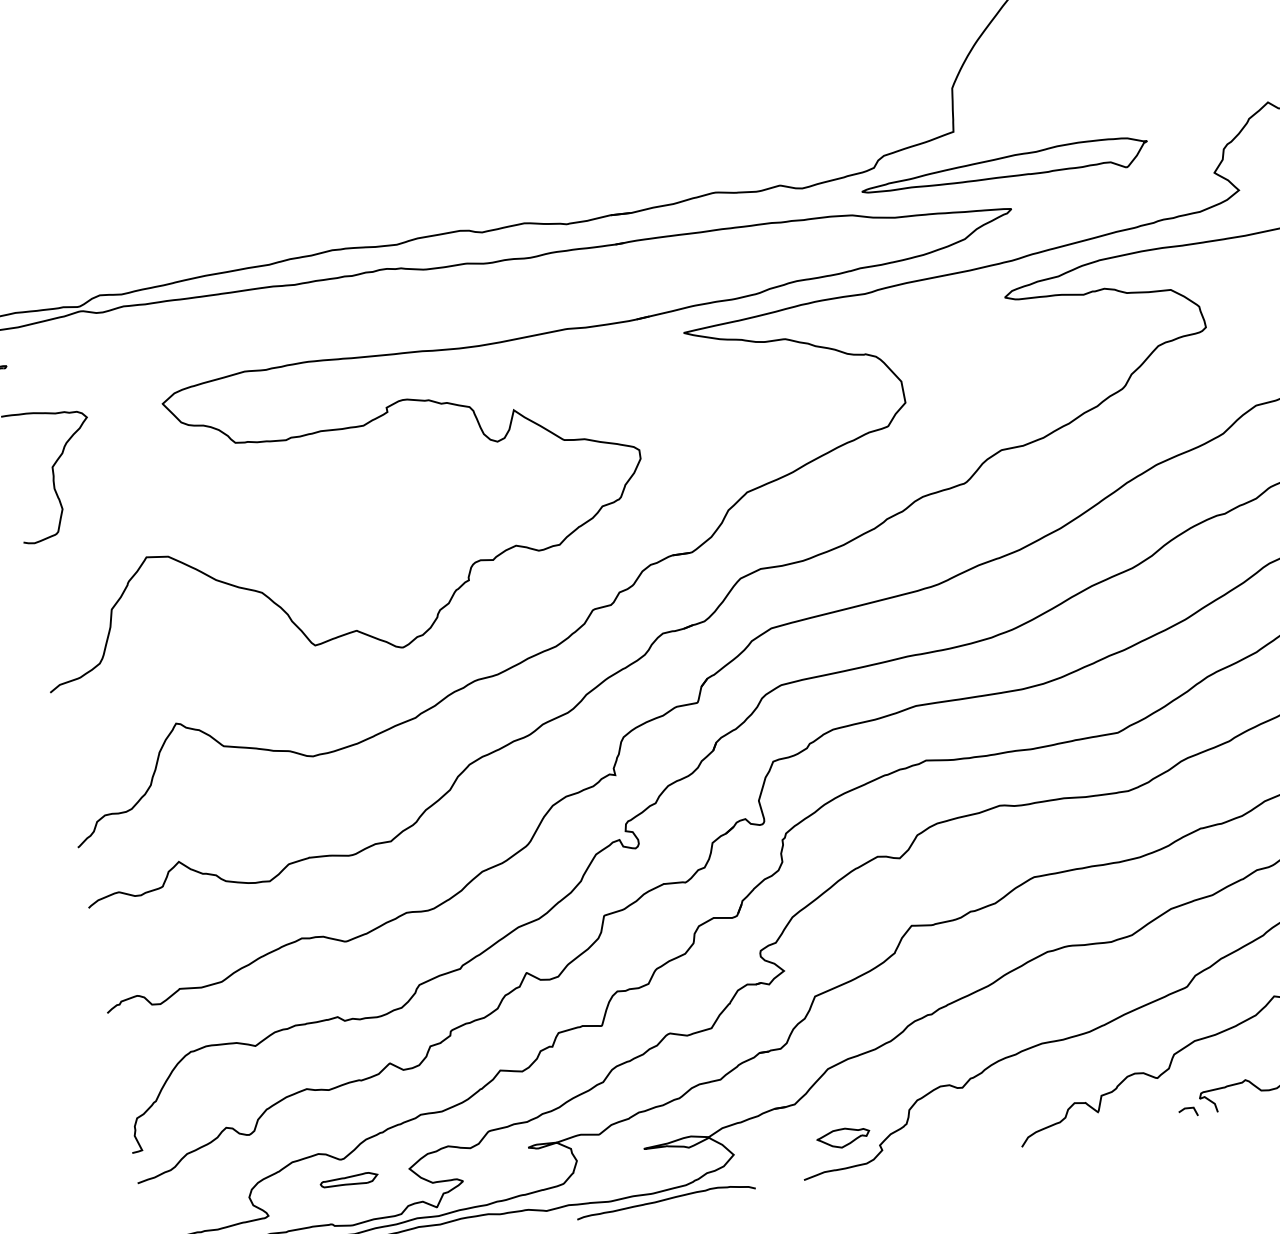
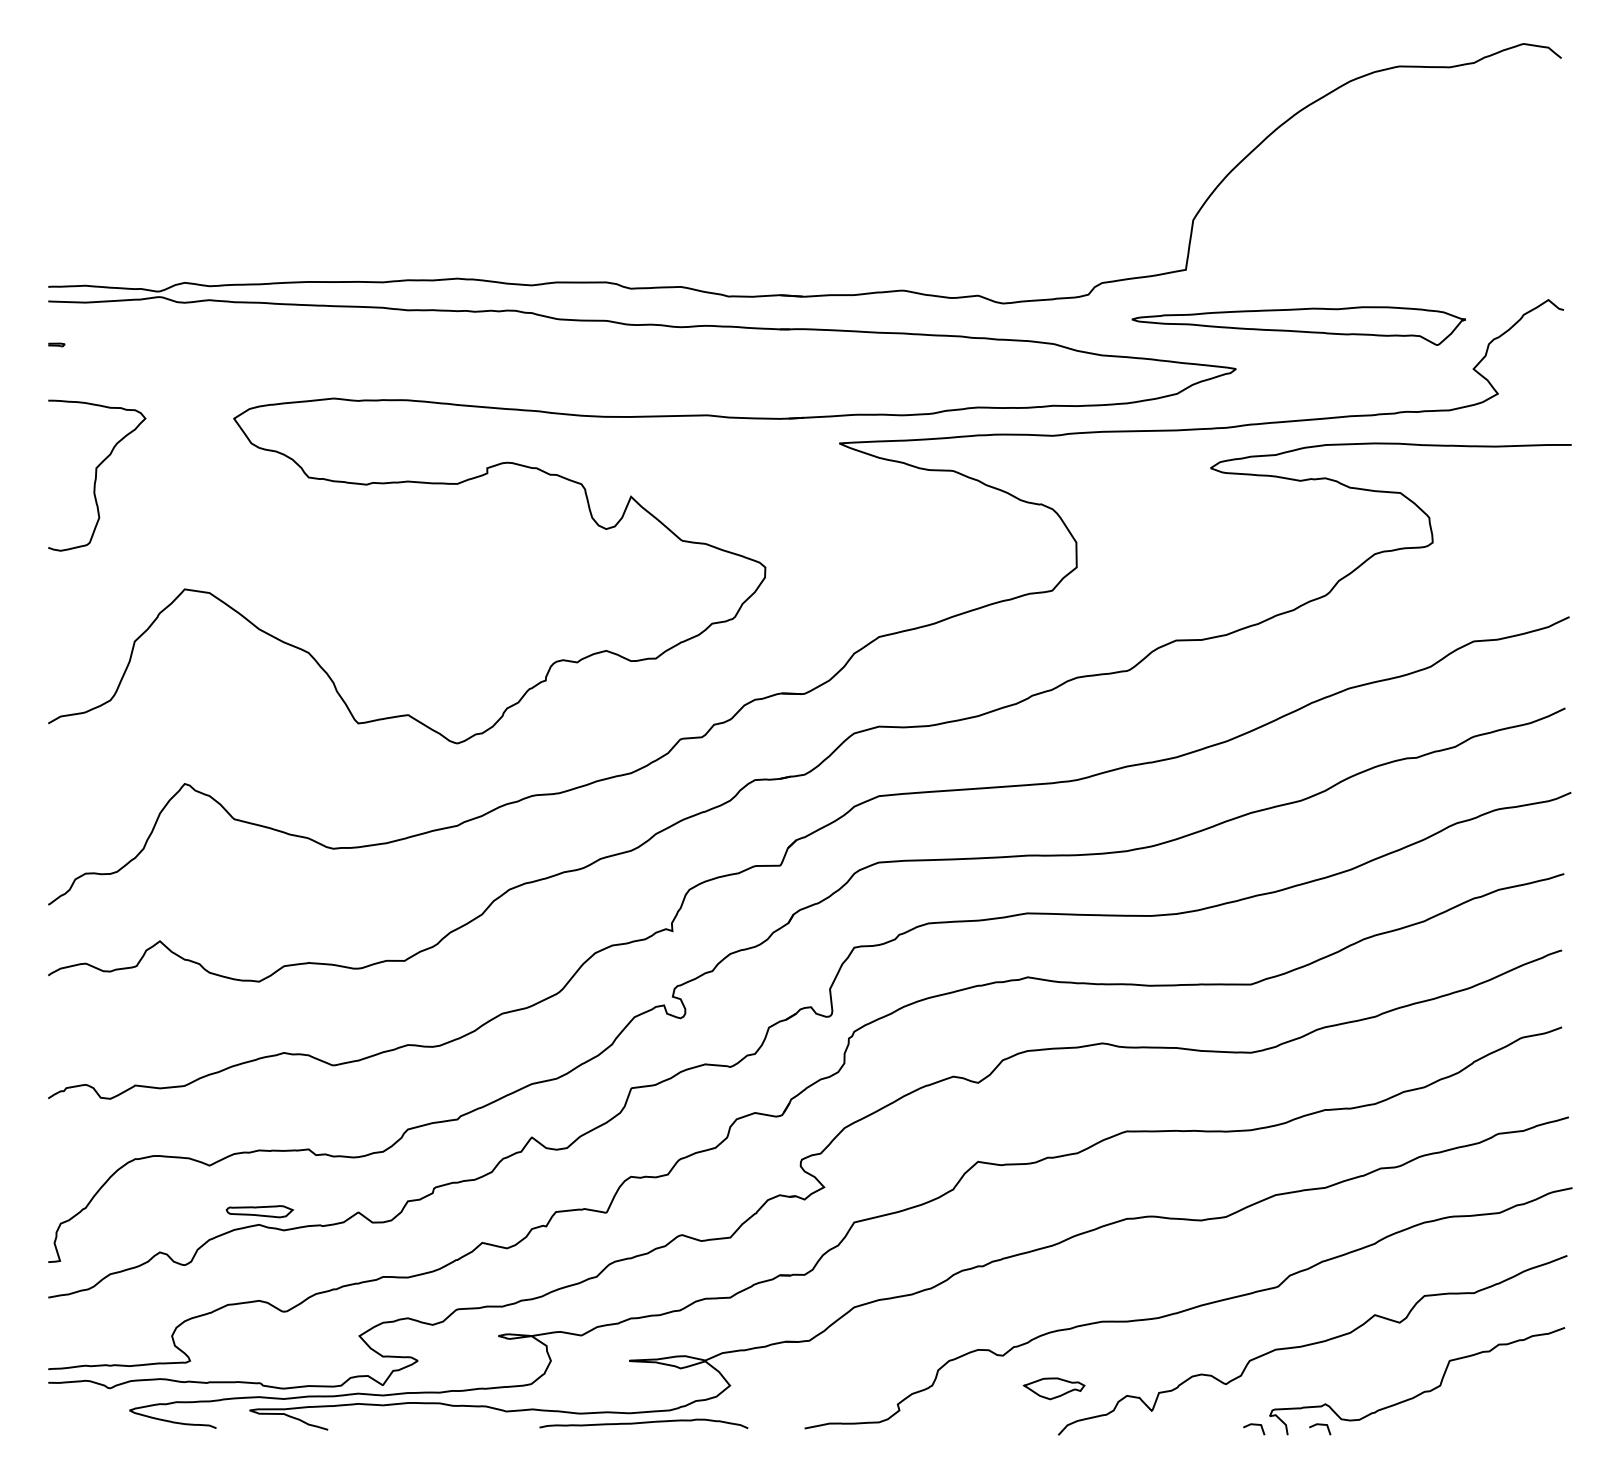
part: (1005, 171) -> (1298, 325), moved
line: (1244, 1099) -> (1320, 1425), added
part: (843, 1137) -> (1053, 1388), moved
part: (349, 1180) -> (259, 1211), moved

